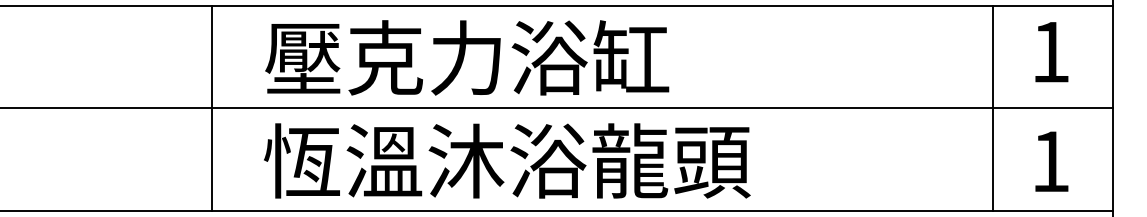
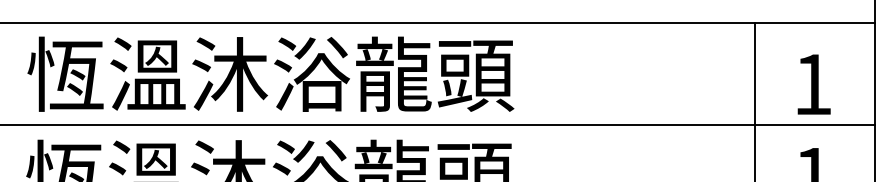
text: (1051, 52) -> (813, 84), moved
text: (508, 57) -> (270, 73), 壓克力浴缸 -> 恆溫沐浴龍頭

